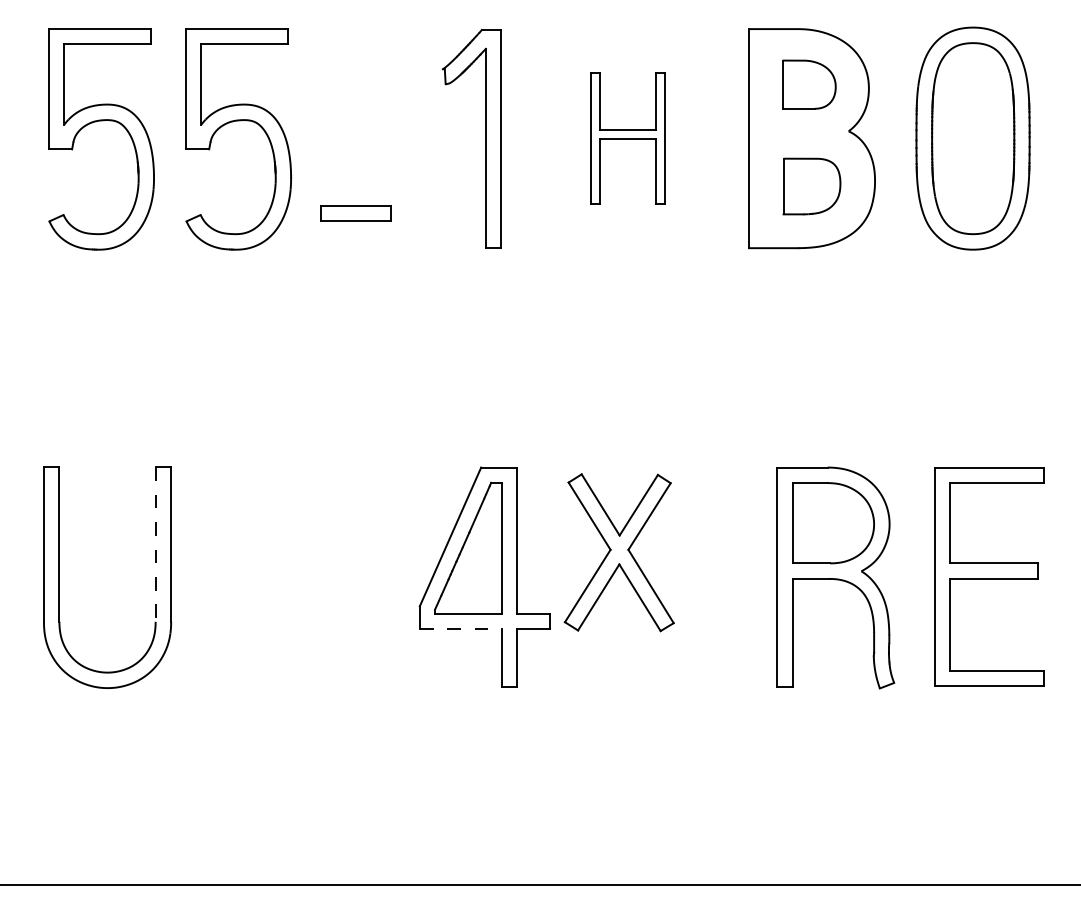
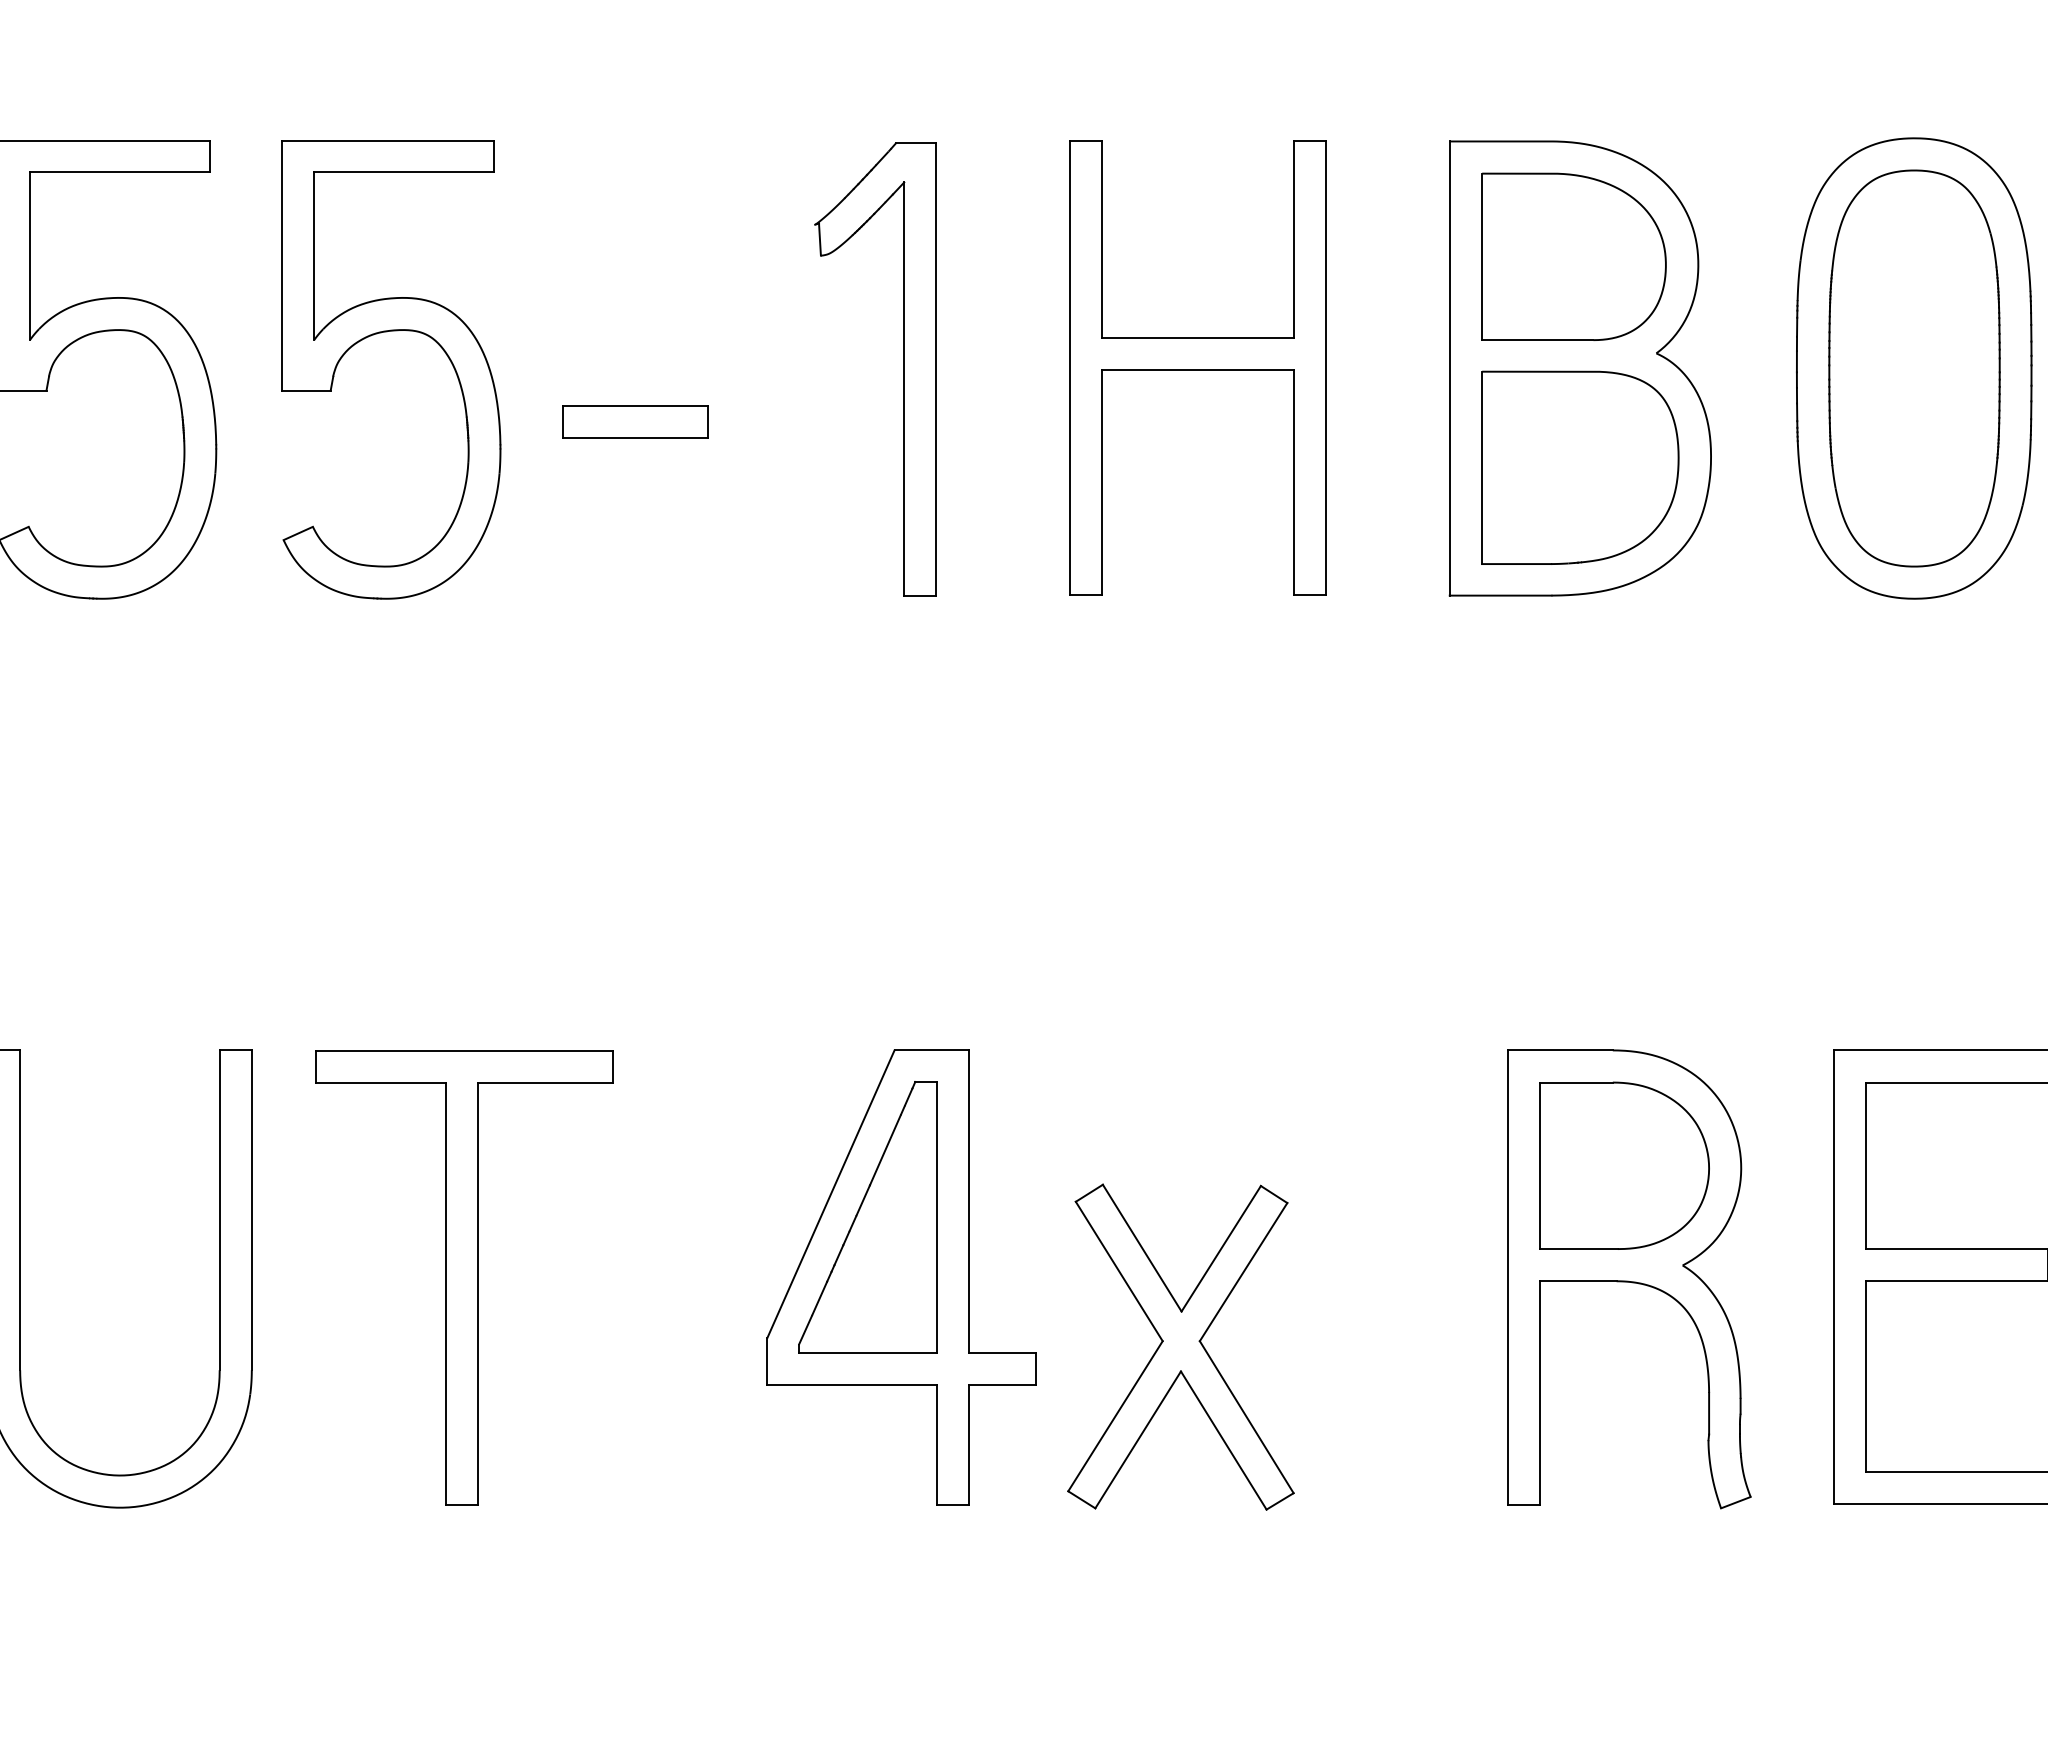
part: (809, 84) -> (1575, 256), size x1.67
part: (627, 138) -> (1197, 368), size x1.67
part: (811, 186) -> (1579, 467), size x1.67
part: (355, 213) -> (633, 422), moved
line: (155, 545) -> (219, 1211), dashed -> solid
part: (618, 552) -> (1179, 1346), moved
part: (273, 577) -> (463, 1278), added
line: (460, 628) -> (851, 1384), dashed -> solid

